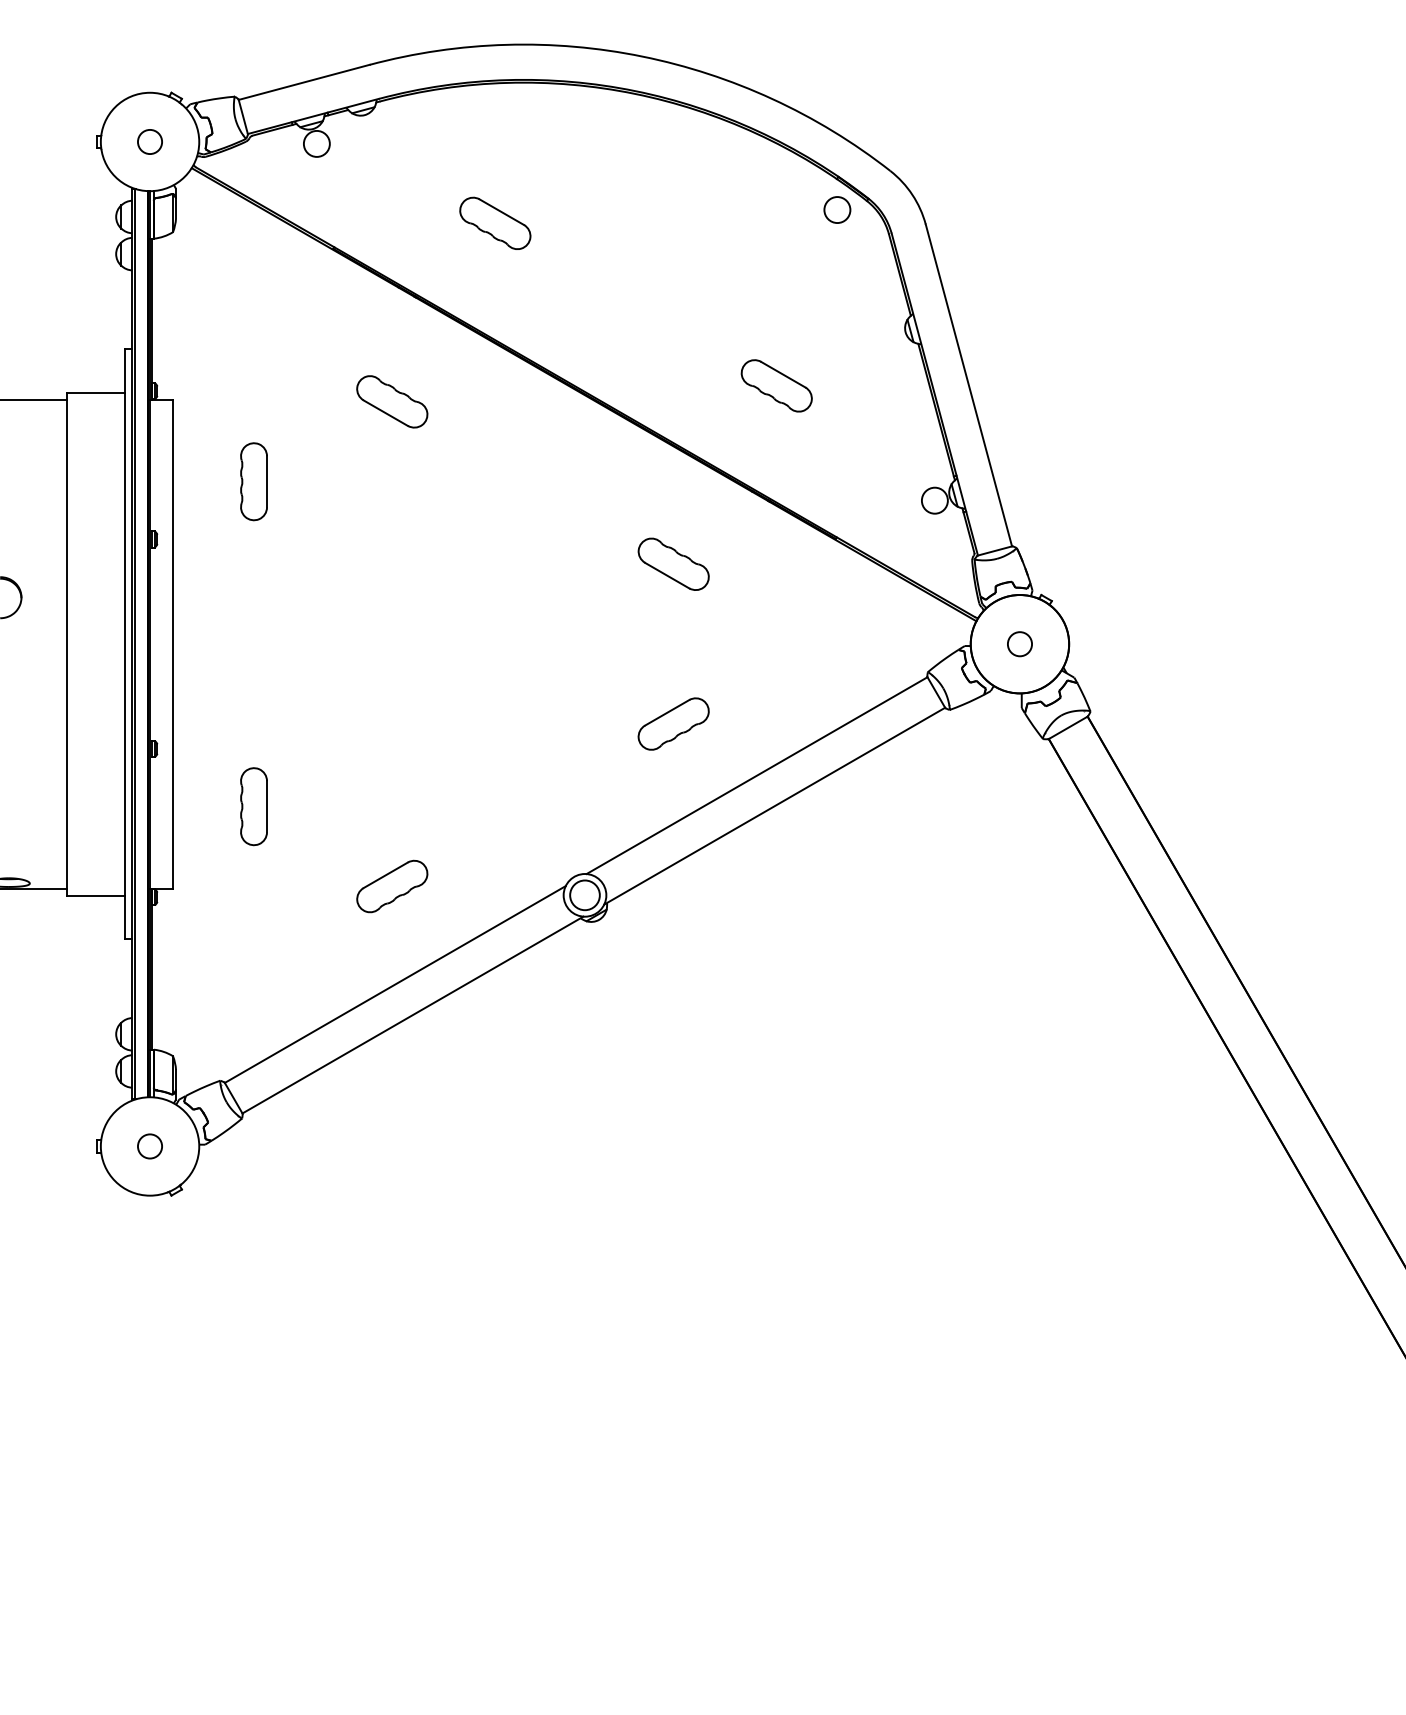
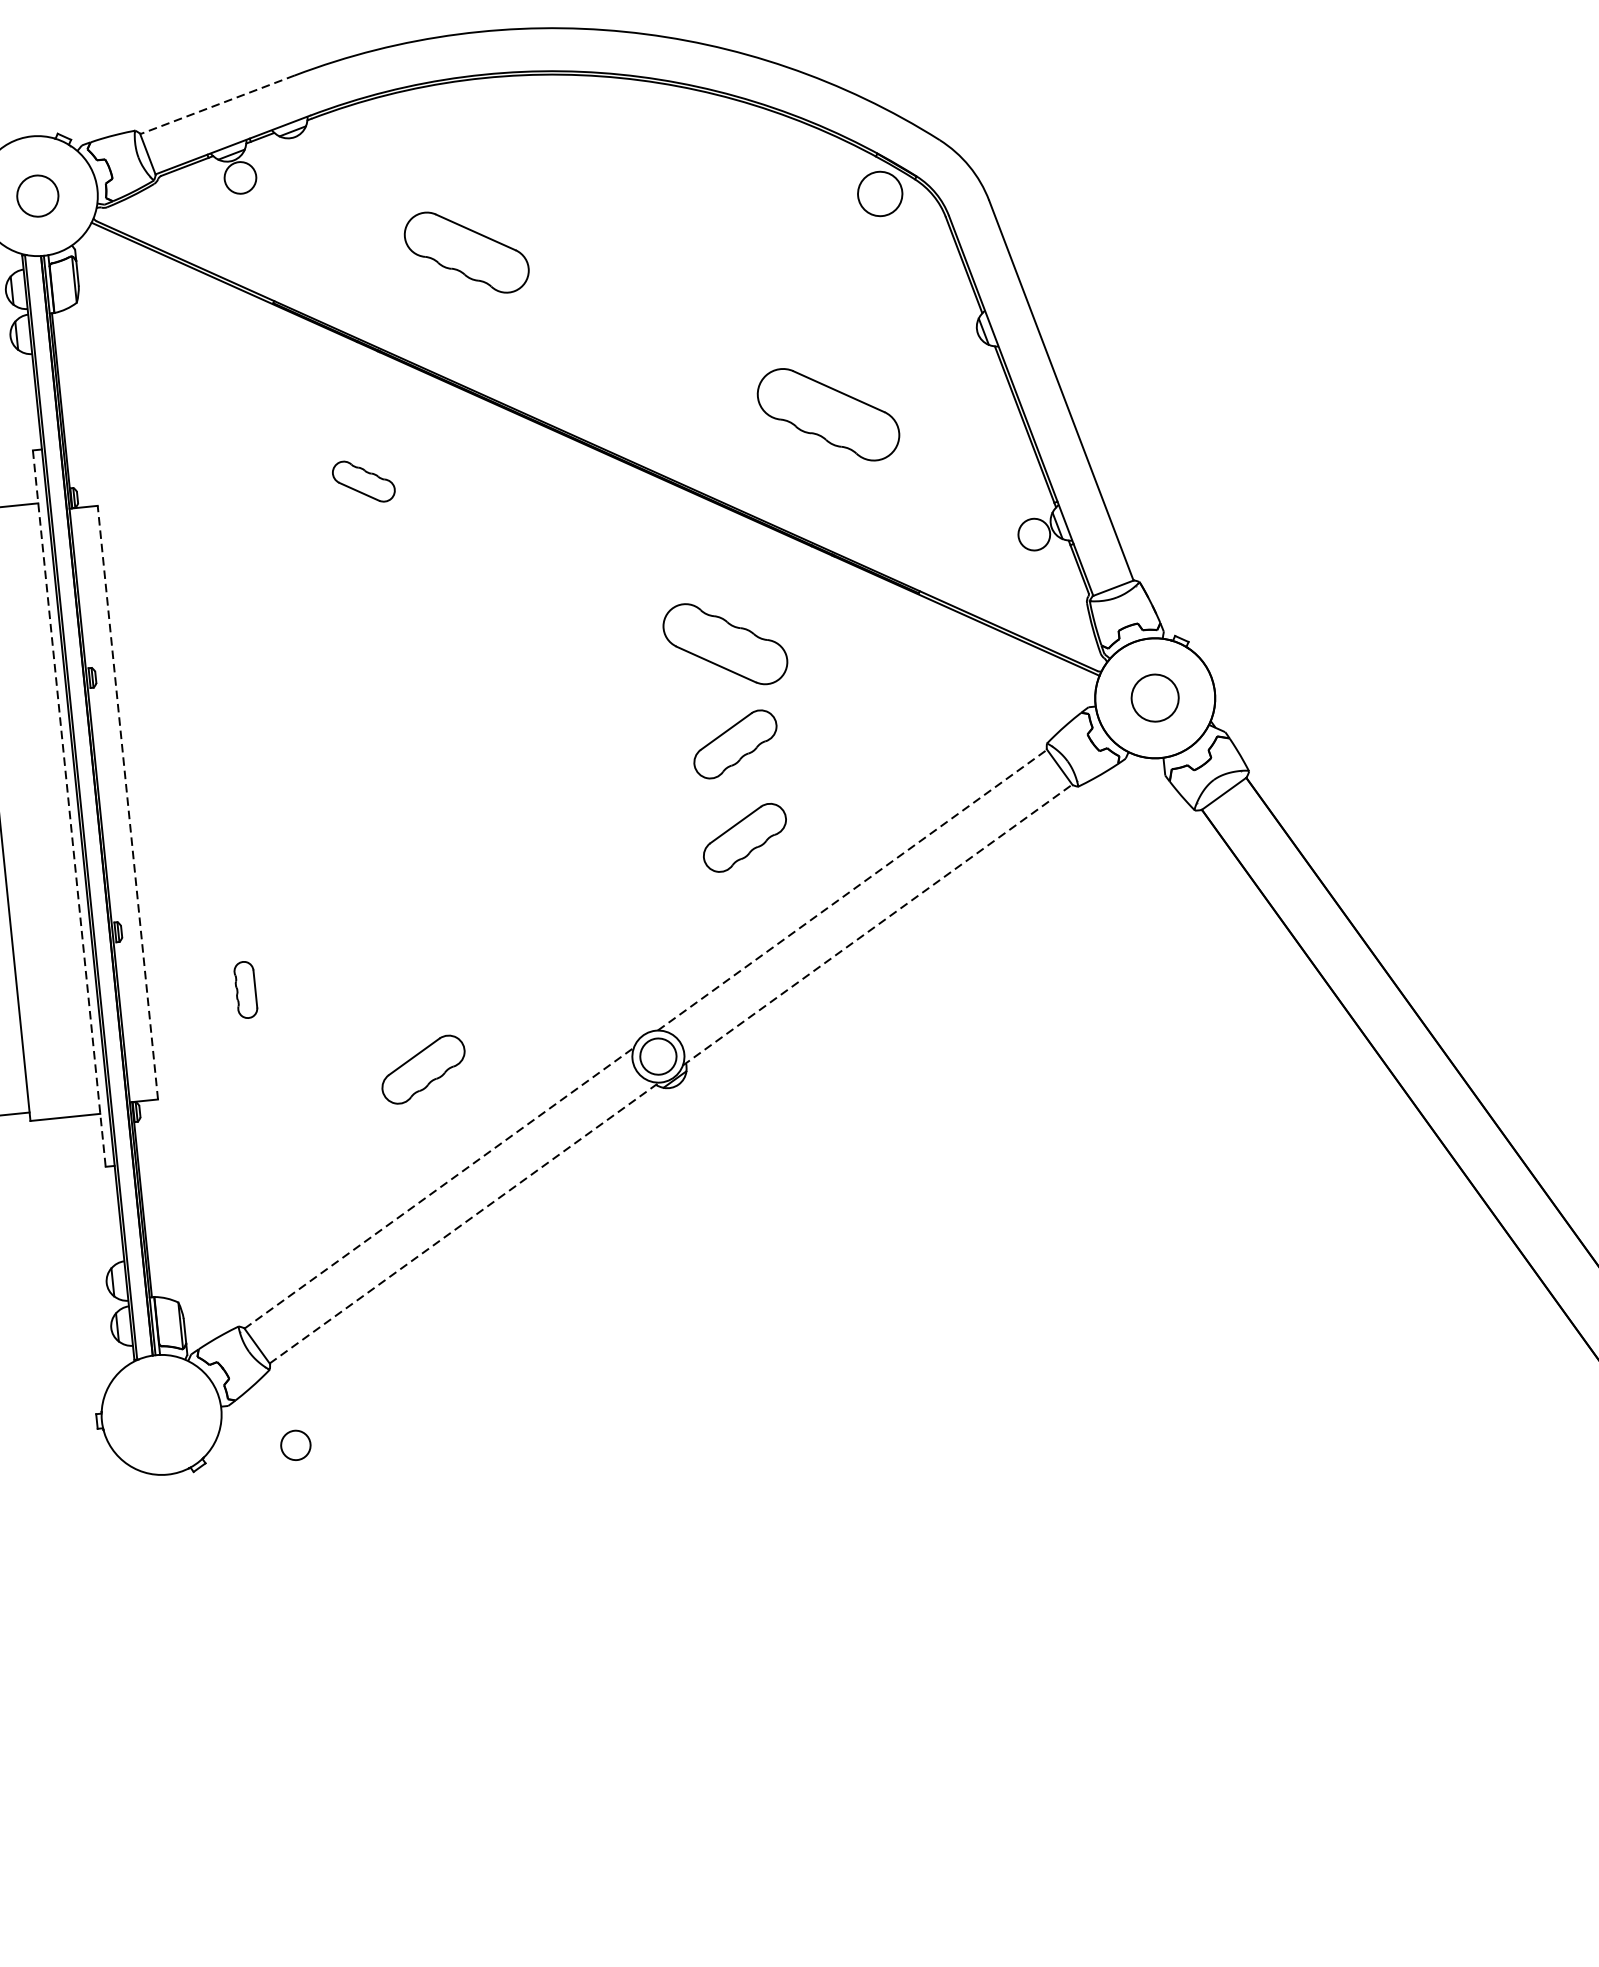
line: (304, 82) -> (217, 104), solid -> dashed
circle: (149, 141) -> (37, 195), size x1.4
circle: (837, 210) -> (880, 194), size x1.4
part: (495, 222) -> (466, 251), size x1.4
part: (776, 385) -> (827, 414), size x1.6
part: (392, 401) -> (363, 481), size x0.7
part: (253, 481) -> (205, 595), removed
part: (673, 563) -> (724, 643), size x1.4
line: (124, 644) -> (68, 809), solid -> dashed
line: (173, 644) -> (128, 802), solid -> dashed
circle: (1019, 644) -> (1154, 698), size x1.6
part: (673, 646) -> (735, 743), added
line: (757, 775) -> (852, 889), solid -> dashed
part: (253, 806) -> (245, 989), size x0.6
line: (774, 806) -> (877, 925), solid -> dashed
line: (395, 984) -> (439, 1188), solid -> dashed
line: (412, 1015) -> (463, 1223), solid -> dashed
circle: (149, 1146) -> (295, 1445), moved

